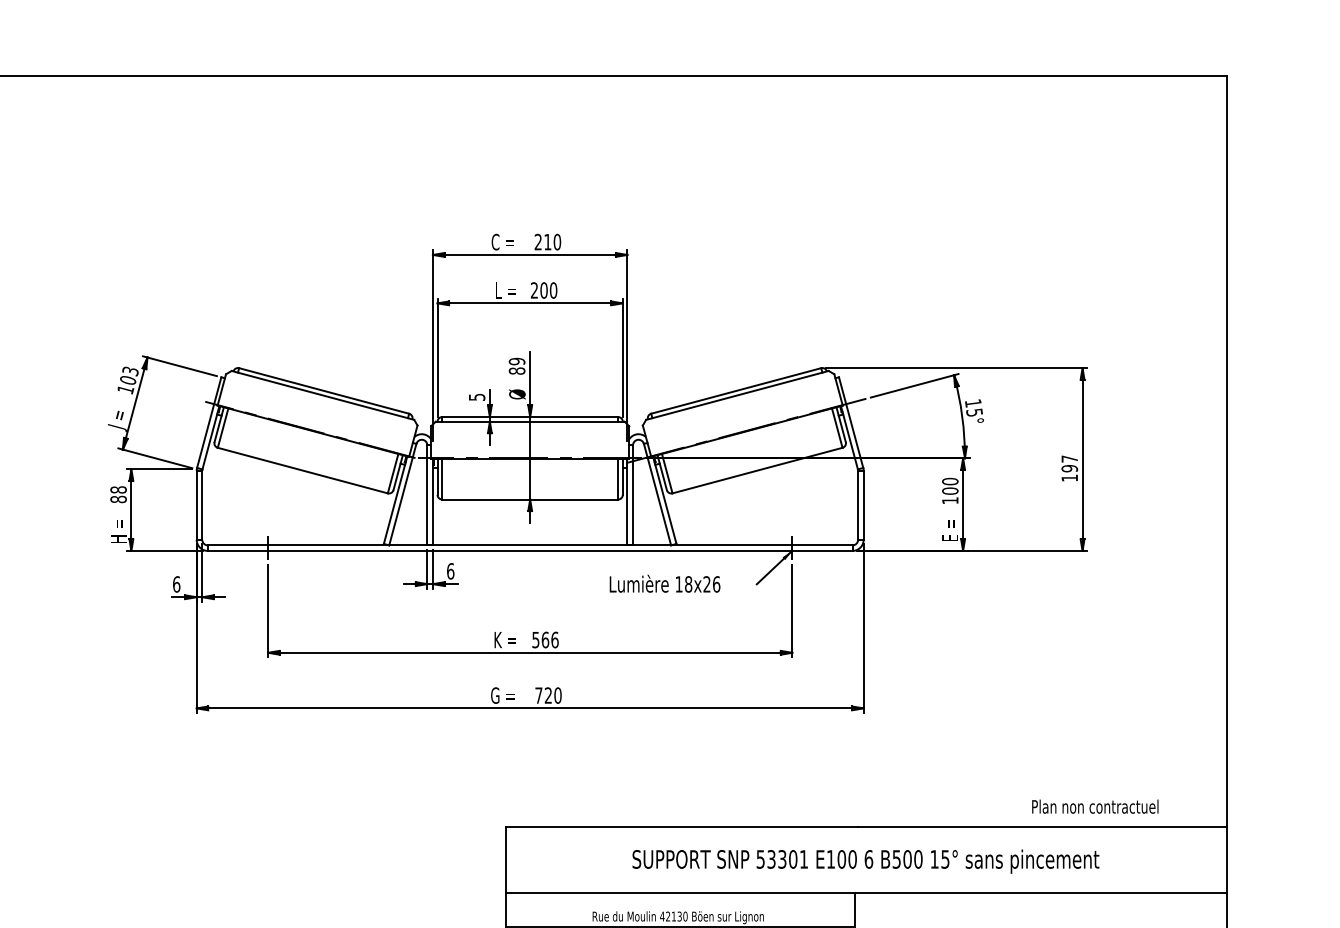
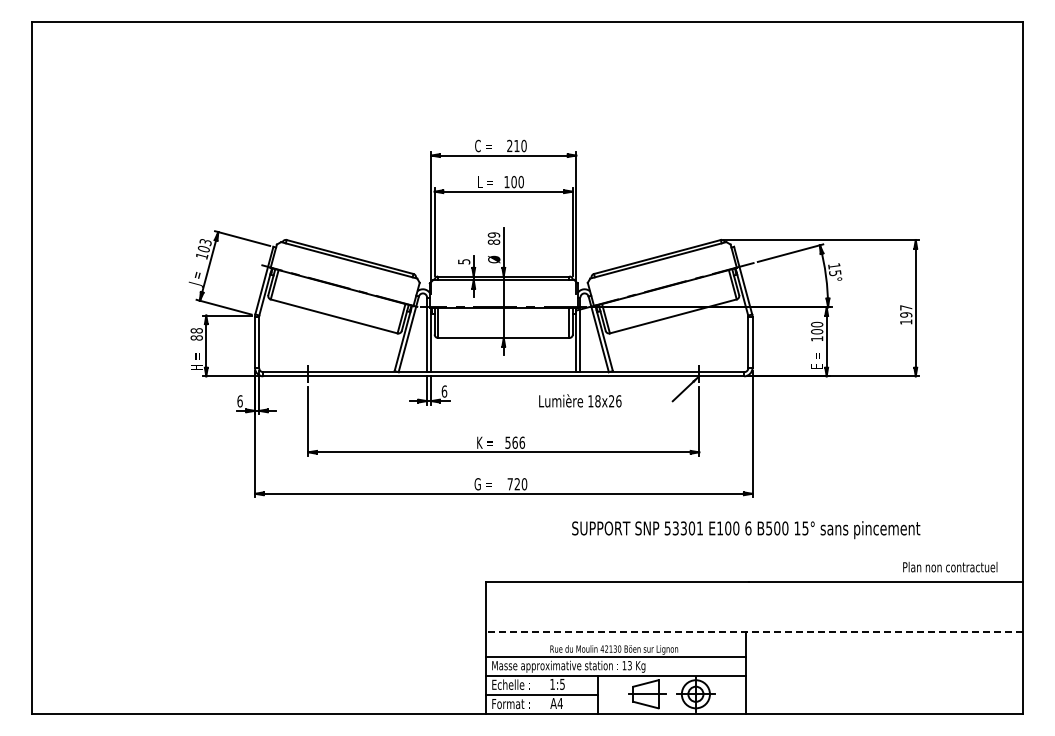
text: (533, 289) -> (506, 181), 200 -> 100
text: (665, 583) -> (580, 400), moved
text: (1095, 807) -> (950, 567), moved
text: (866, 862) -> (746, 530), moved
line: (866, 893) -> (754, 631), solid -> dashed

